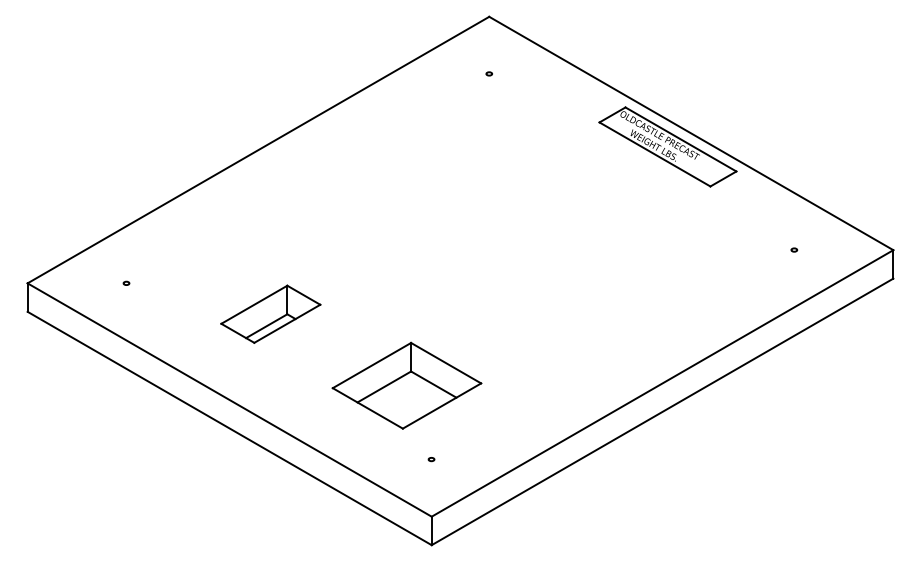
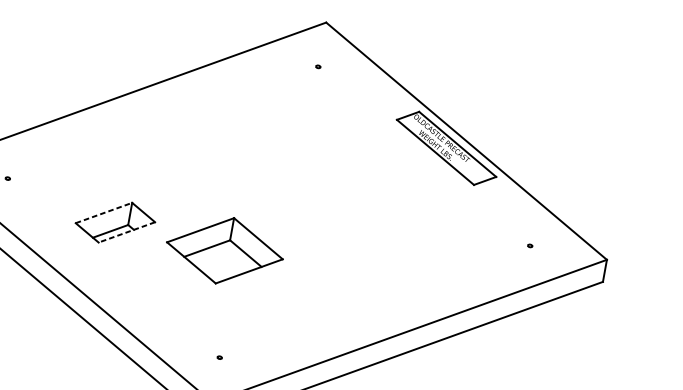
line: (254, 304) -> (104, 212), solid -> dashed
line: (286, 324) -> (126, 232), solid -> dashed
part: (406, 385) -> (224, 250), moved

